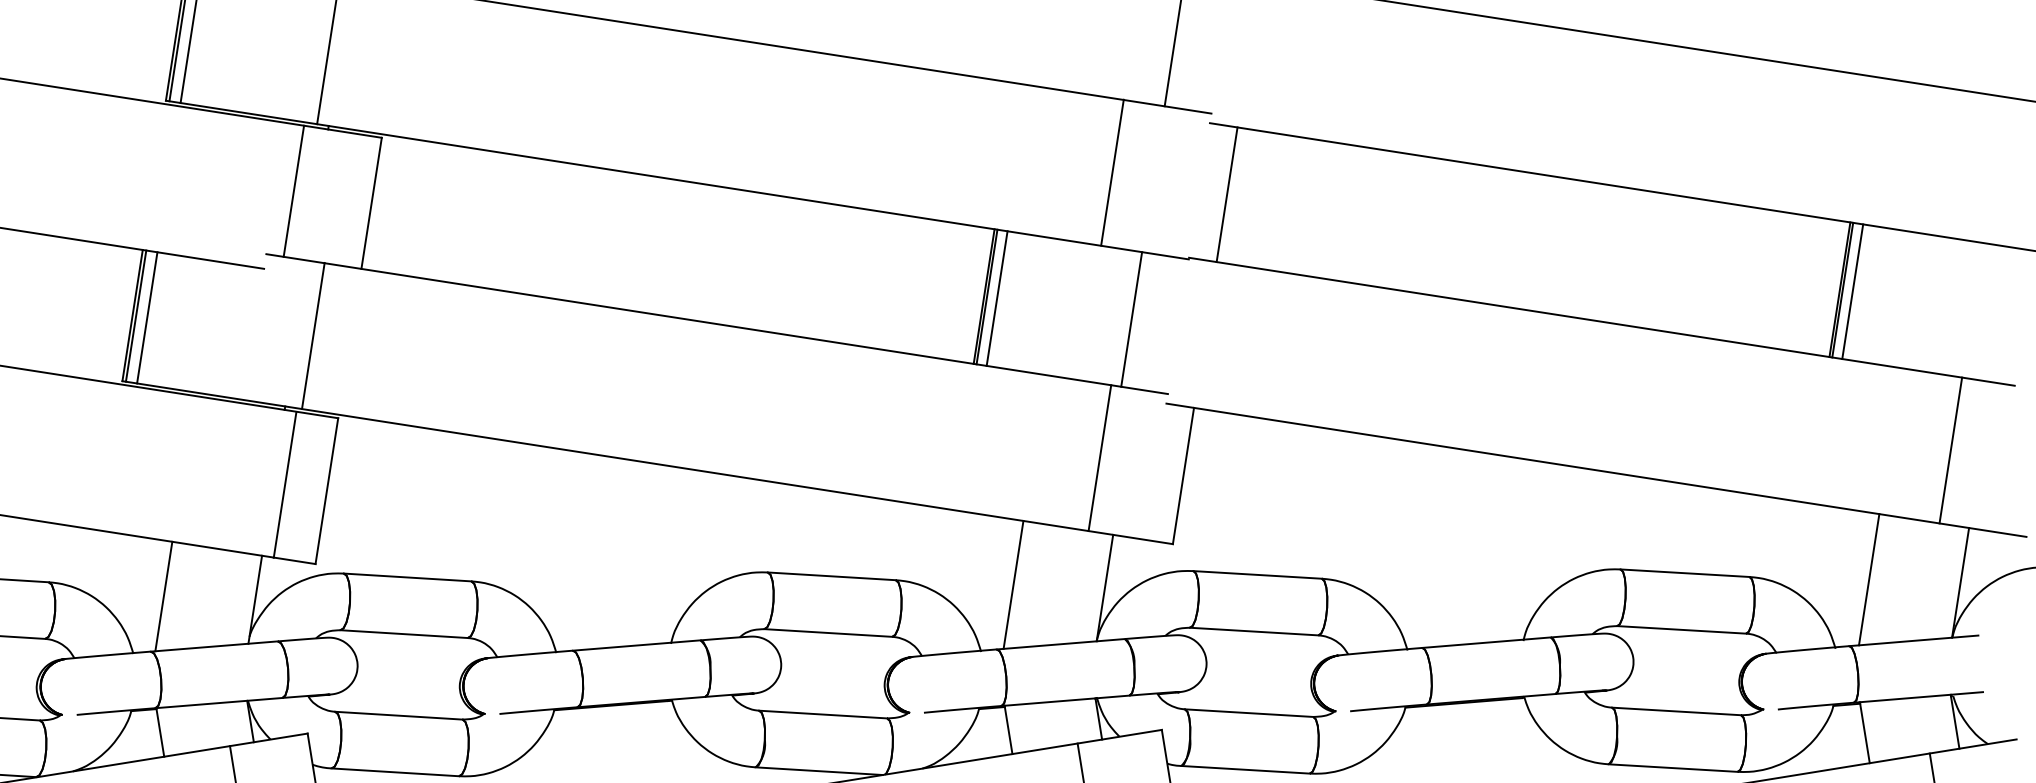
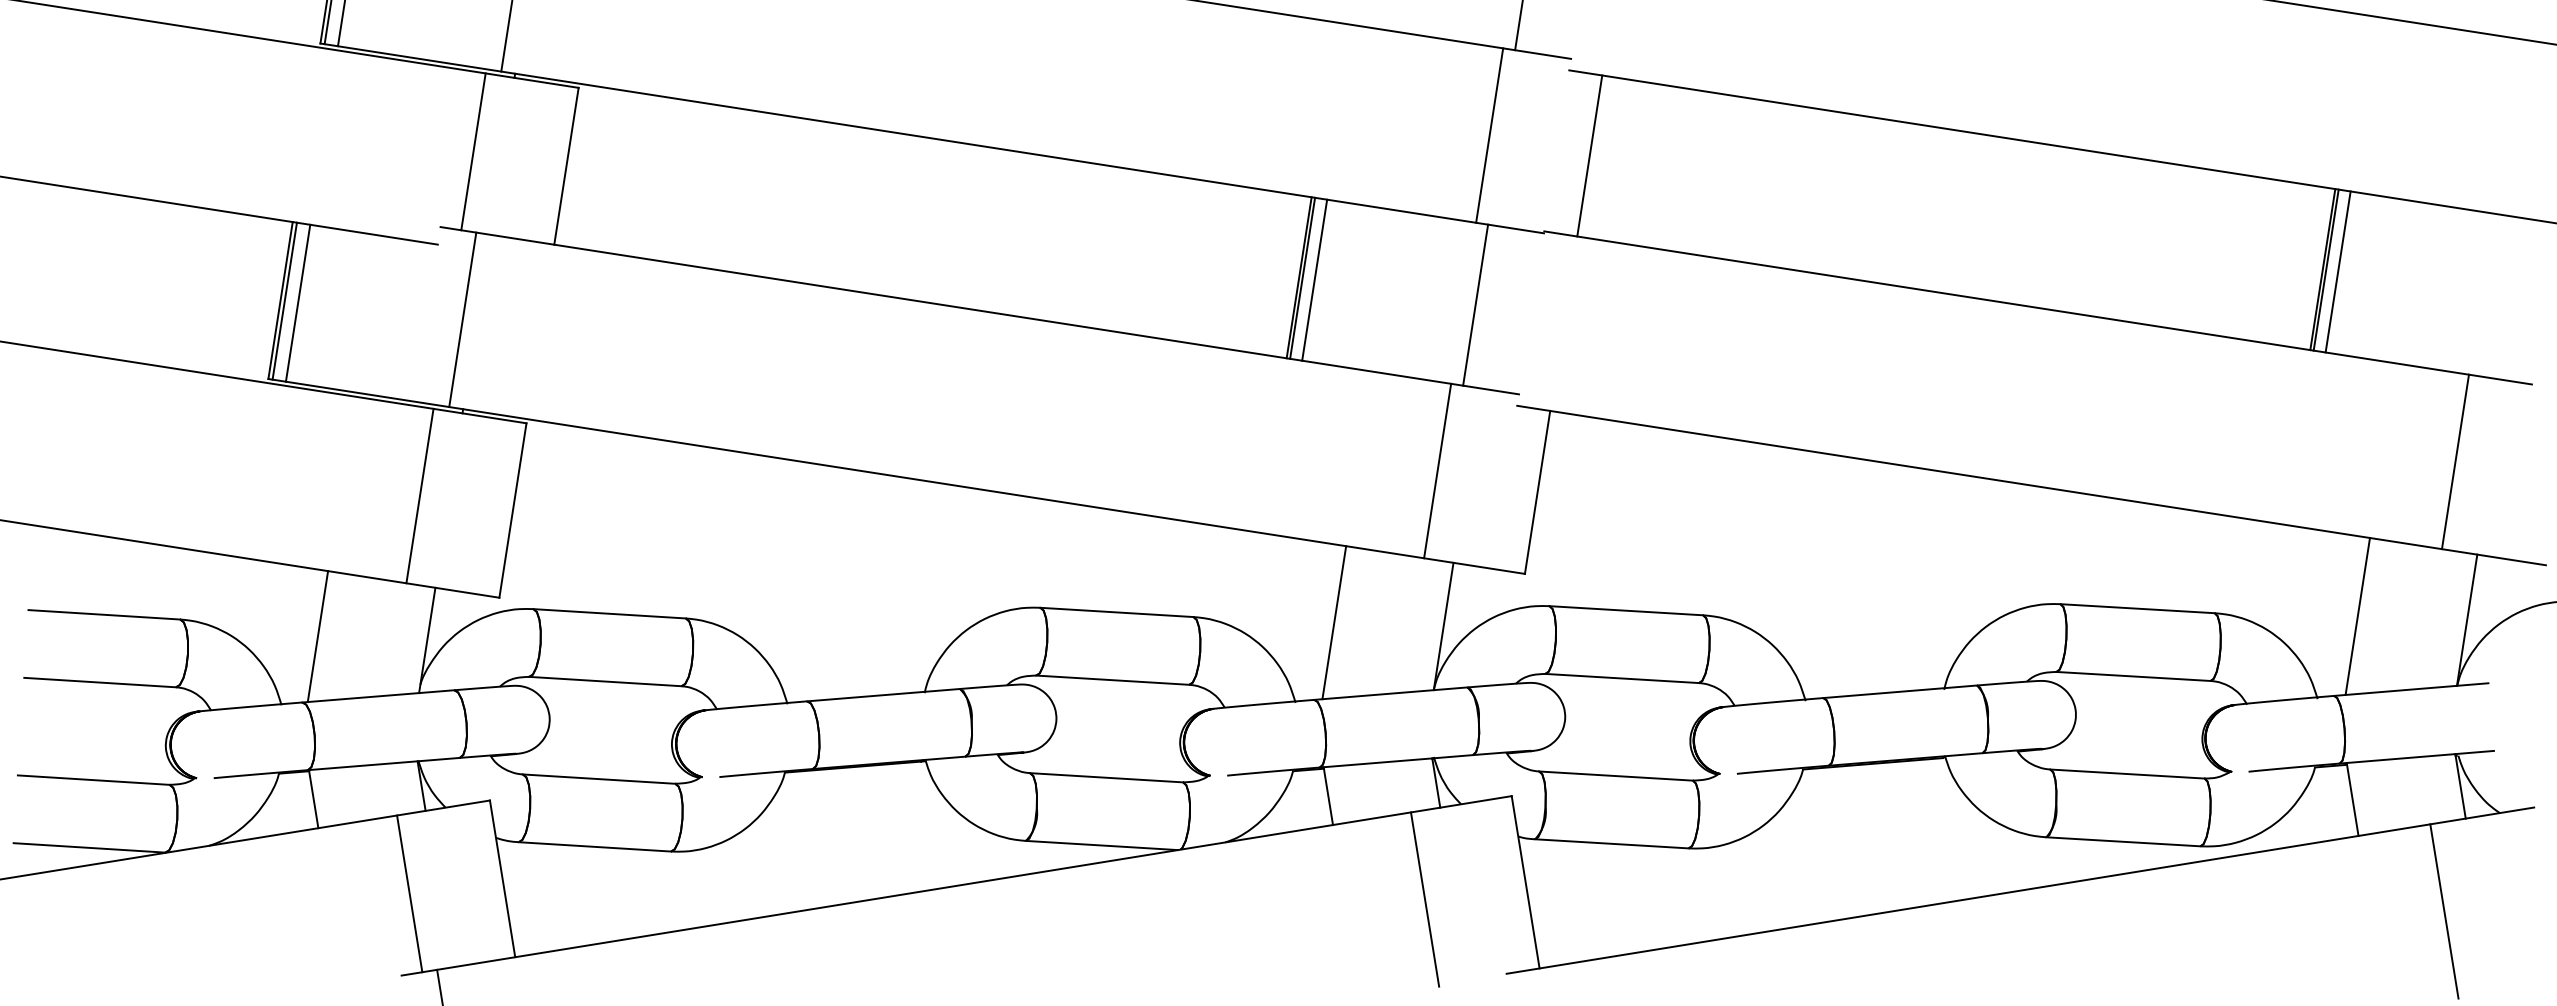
line: (1112, 172) -> (1489, 135), moved
line: (313, 335) -> (462, 319), moved
line: (284, 484) -> (419, 495), moved

